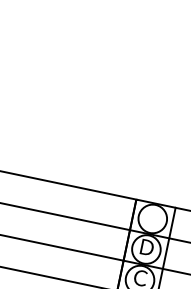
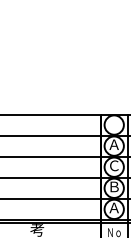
text: (145, 246) -> (113, 144), Ｄ -> Ａ

